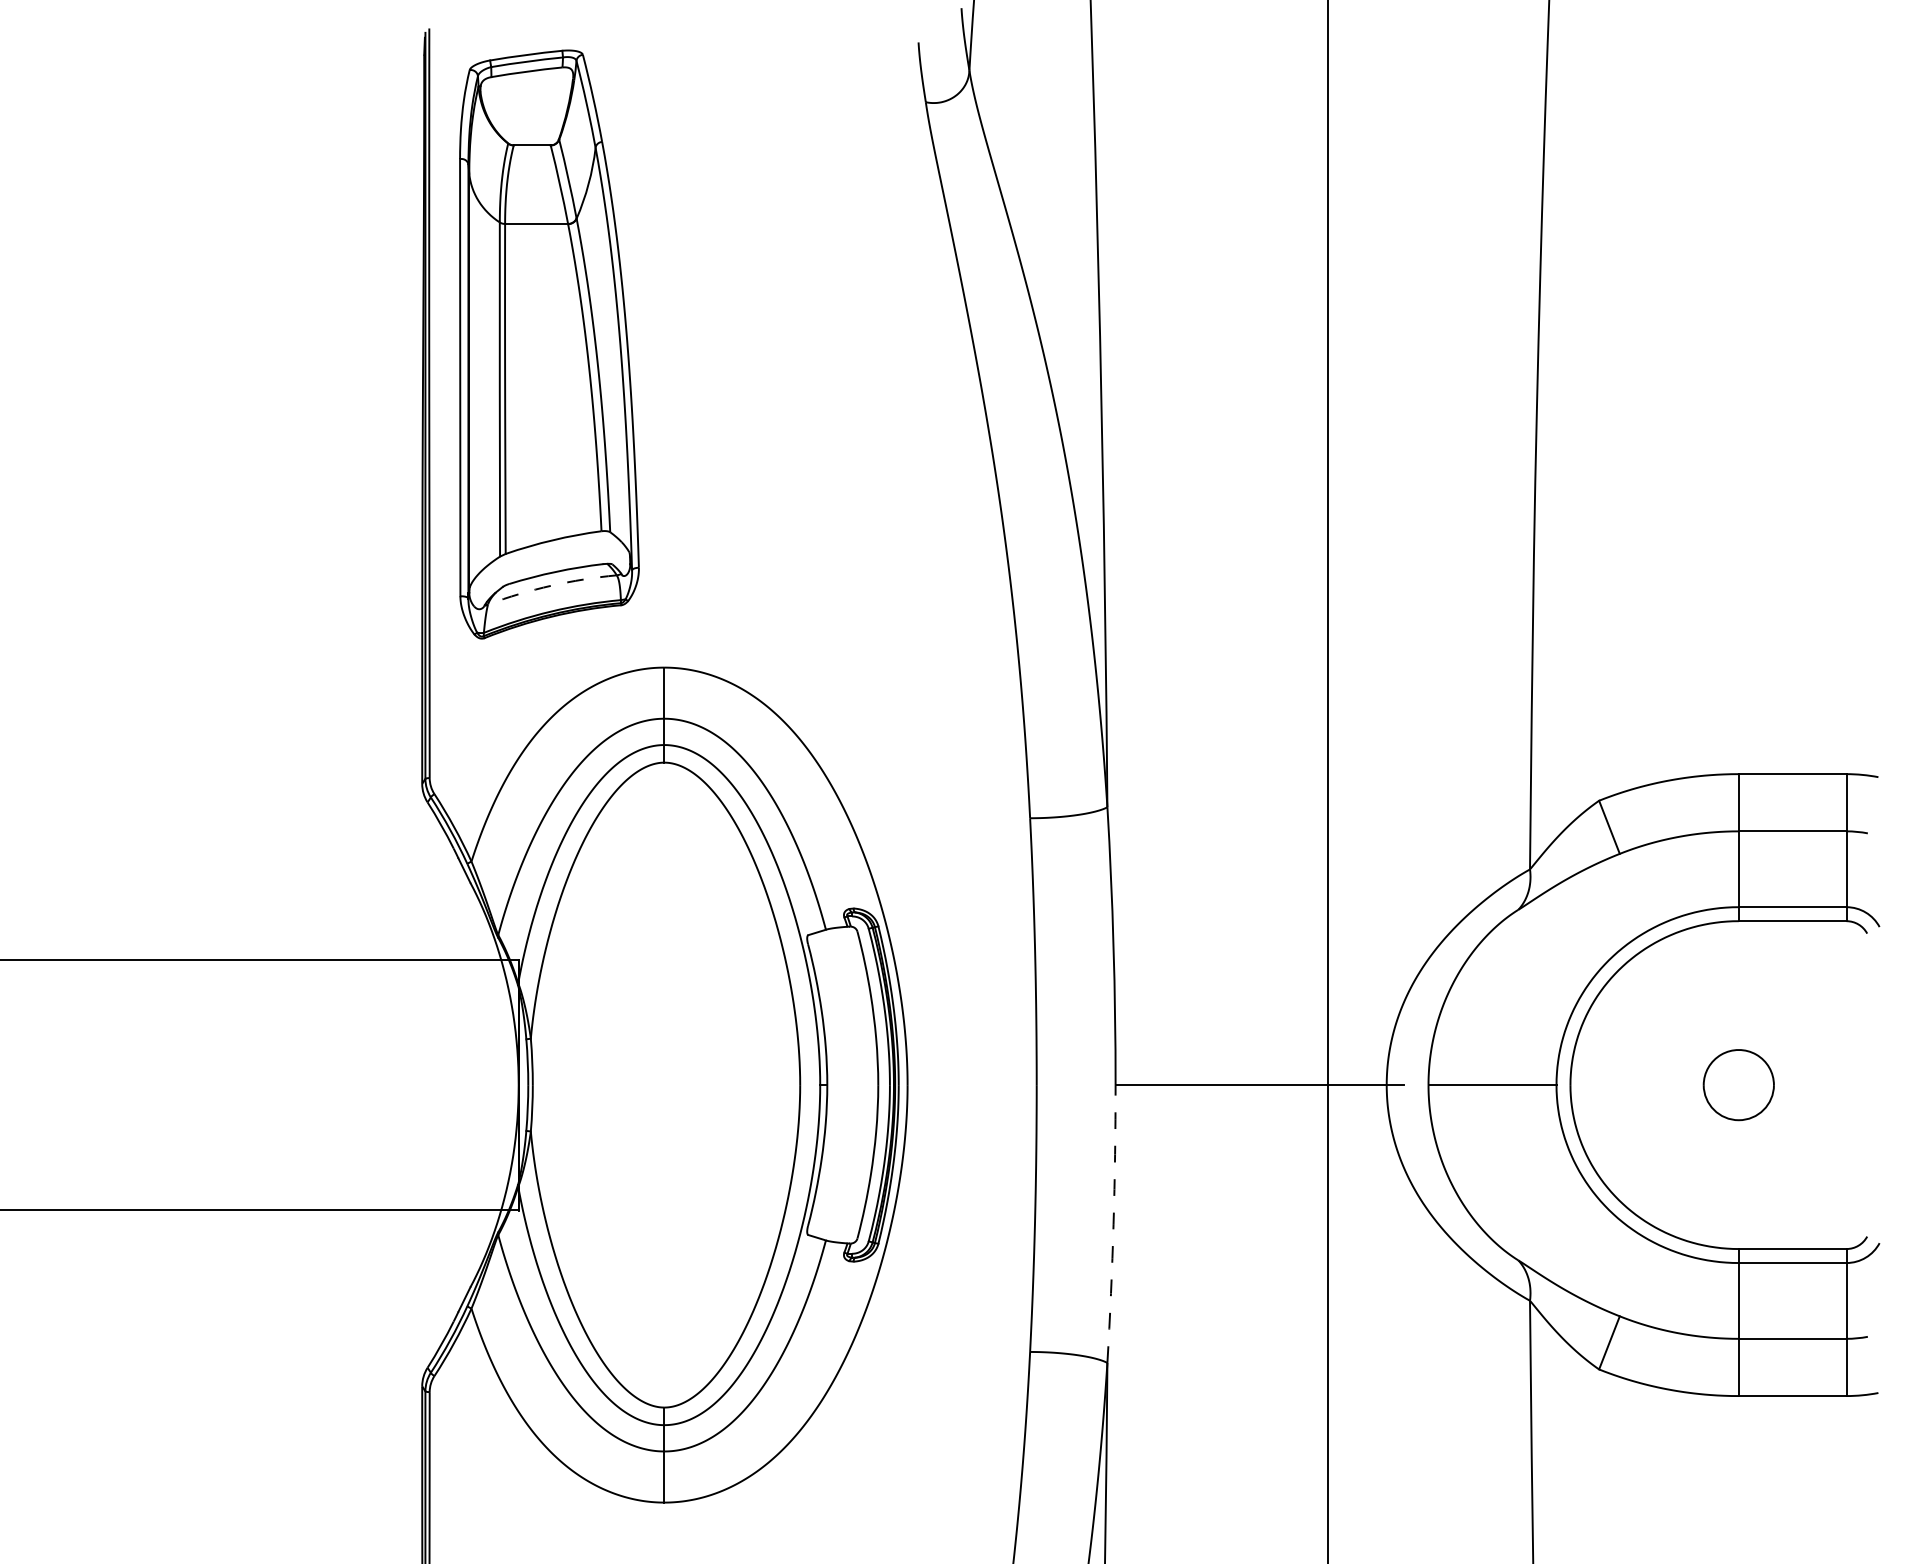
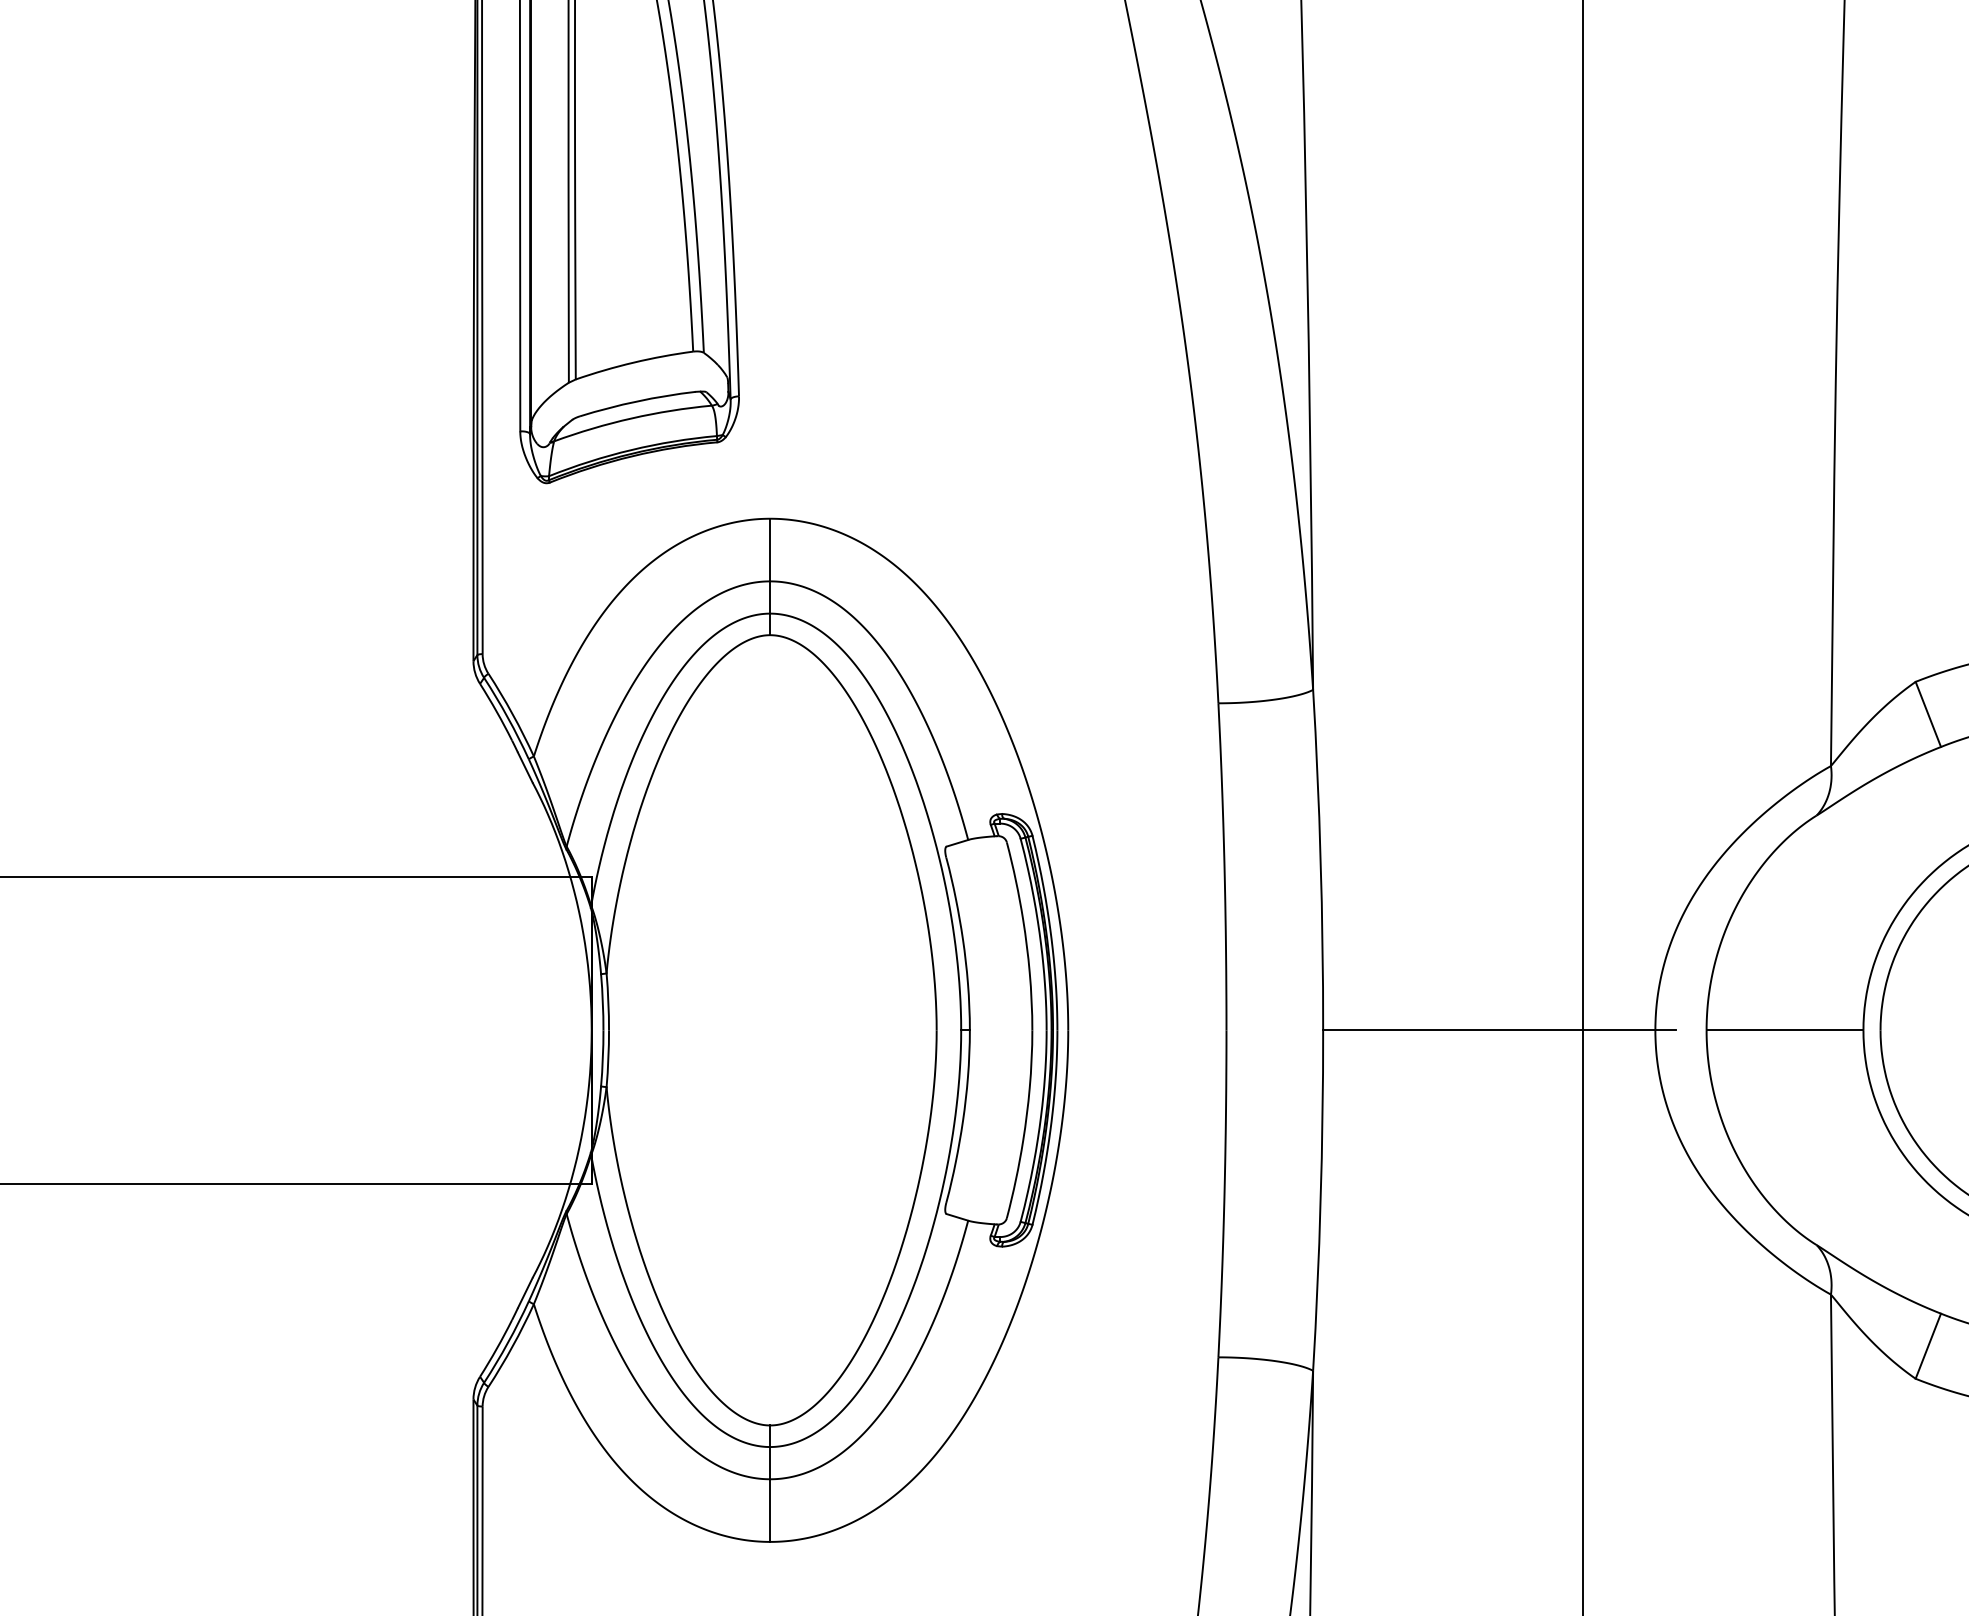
arc: (551, 585) -> (631, 418), dashed -> solid
arc: (1113, 1224) -> (1320, 1201), dashed -> solid

